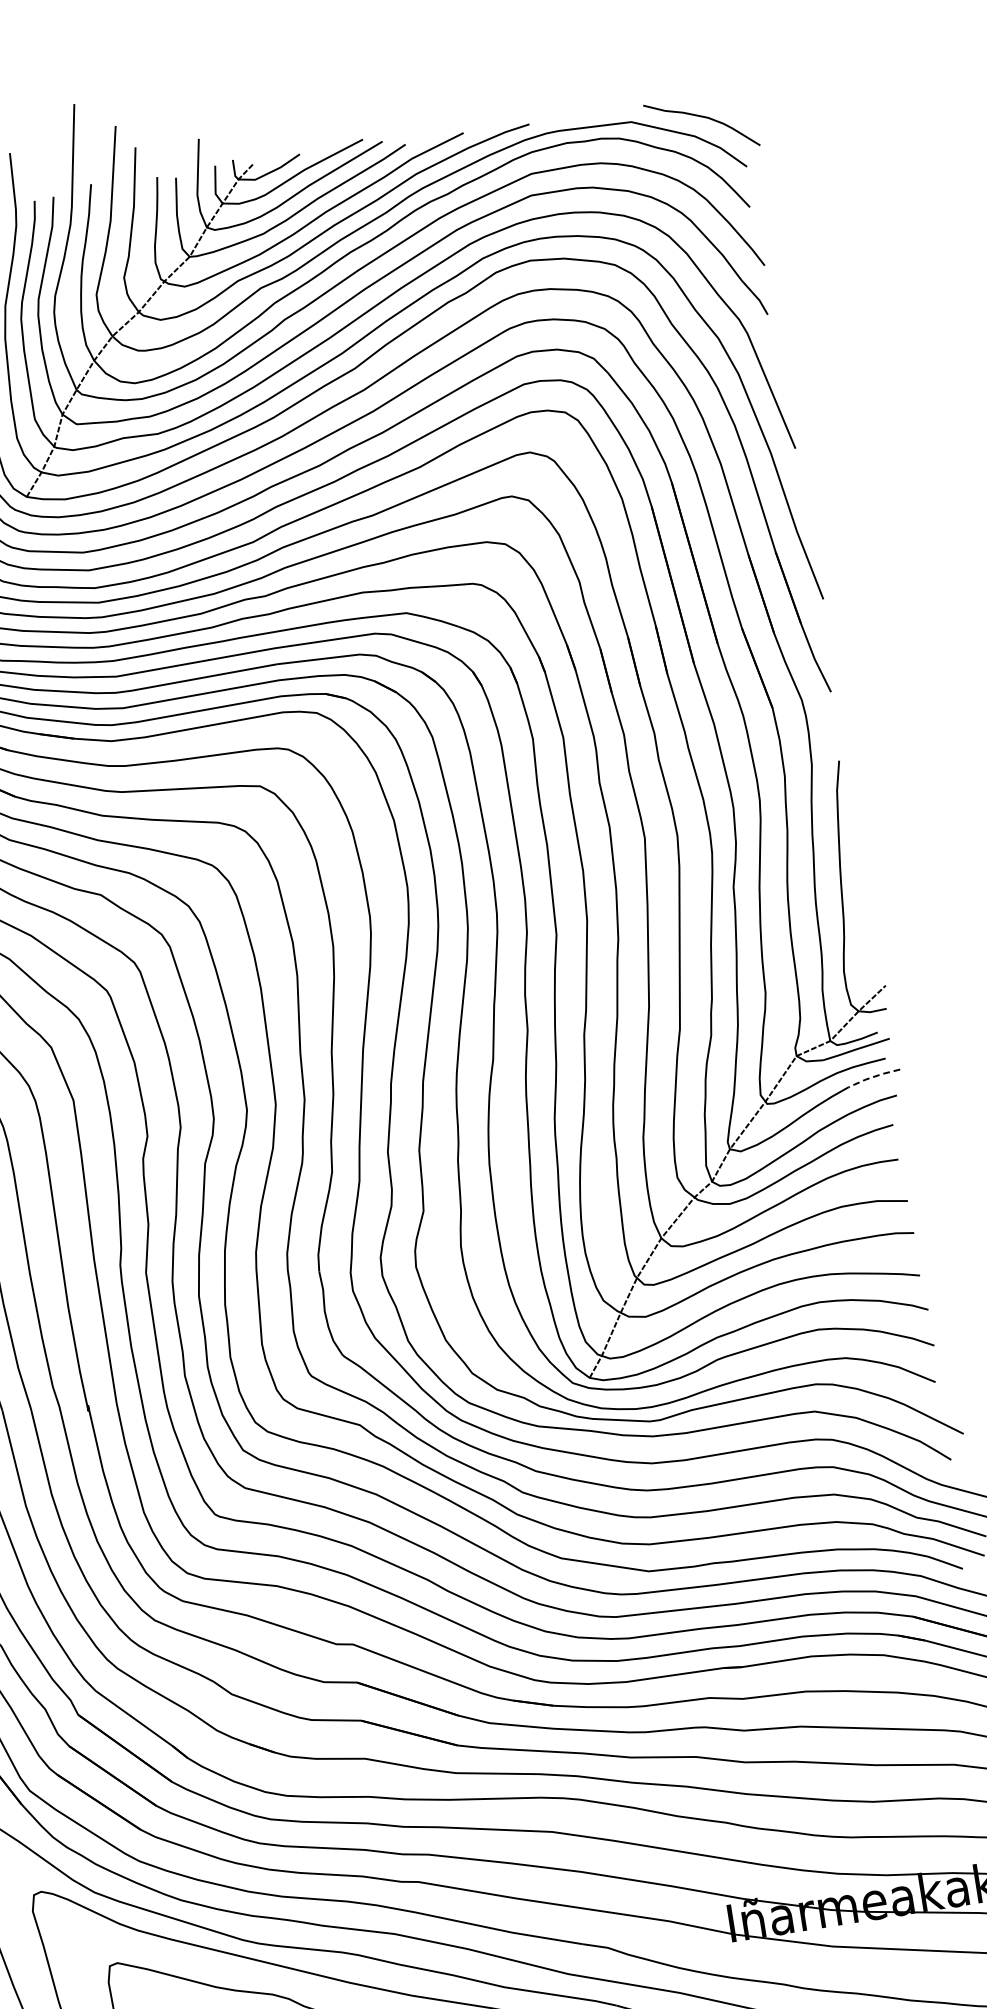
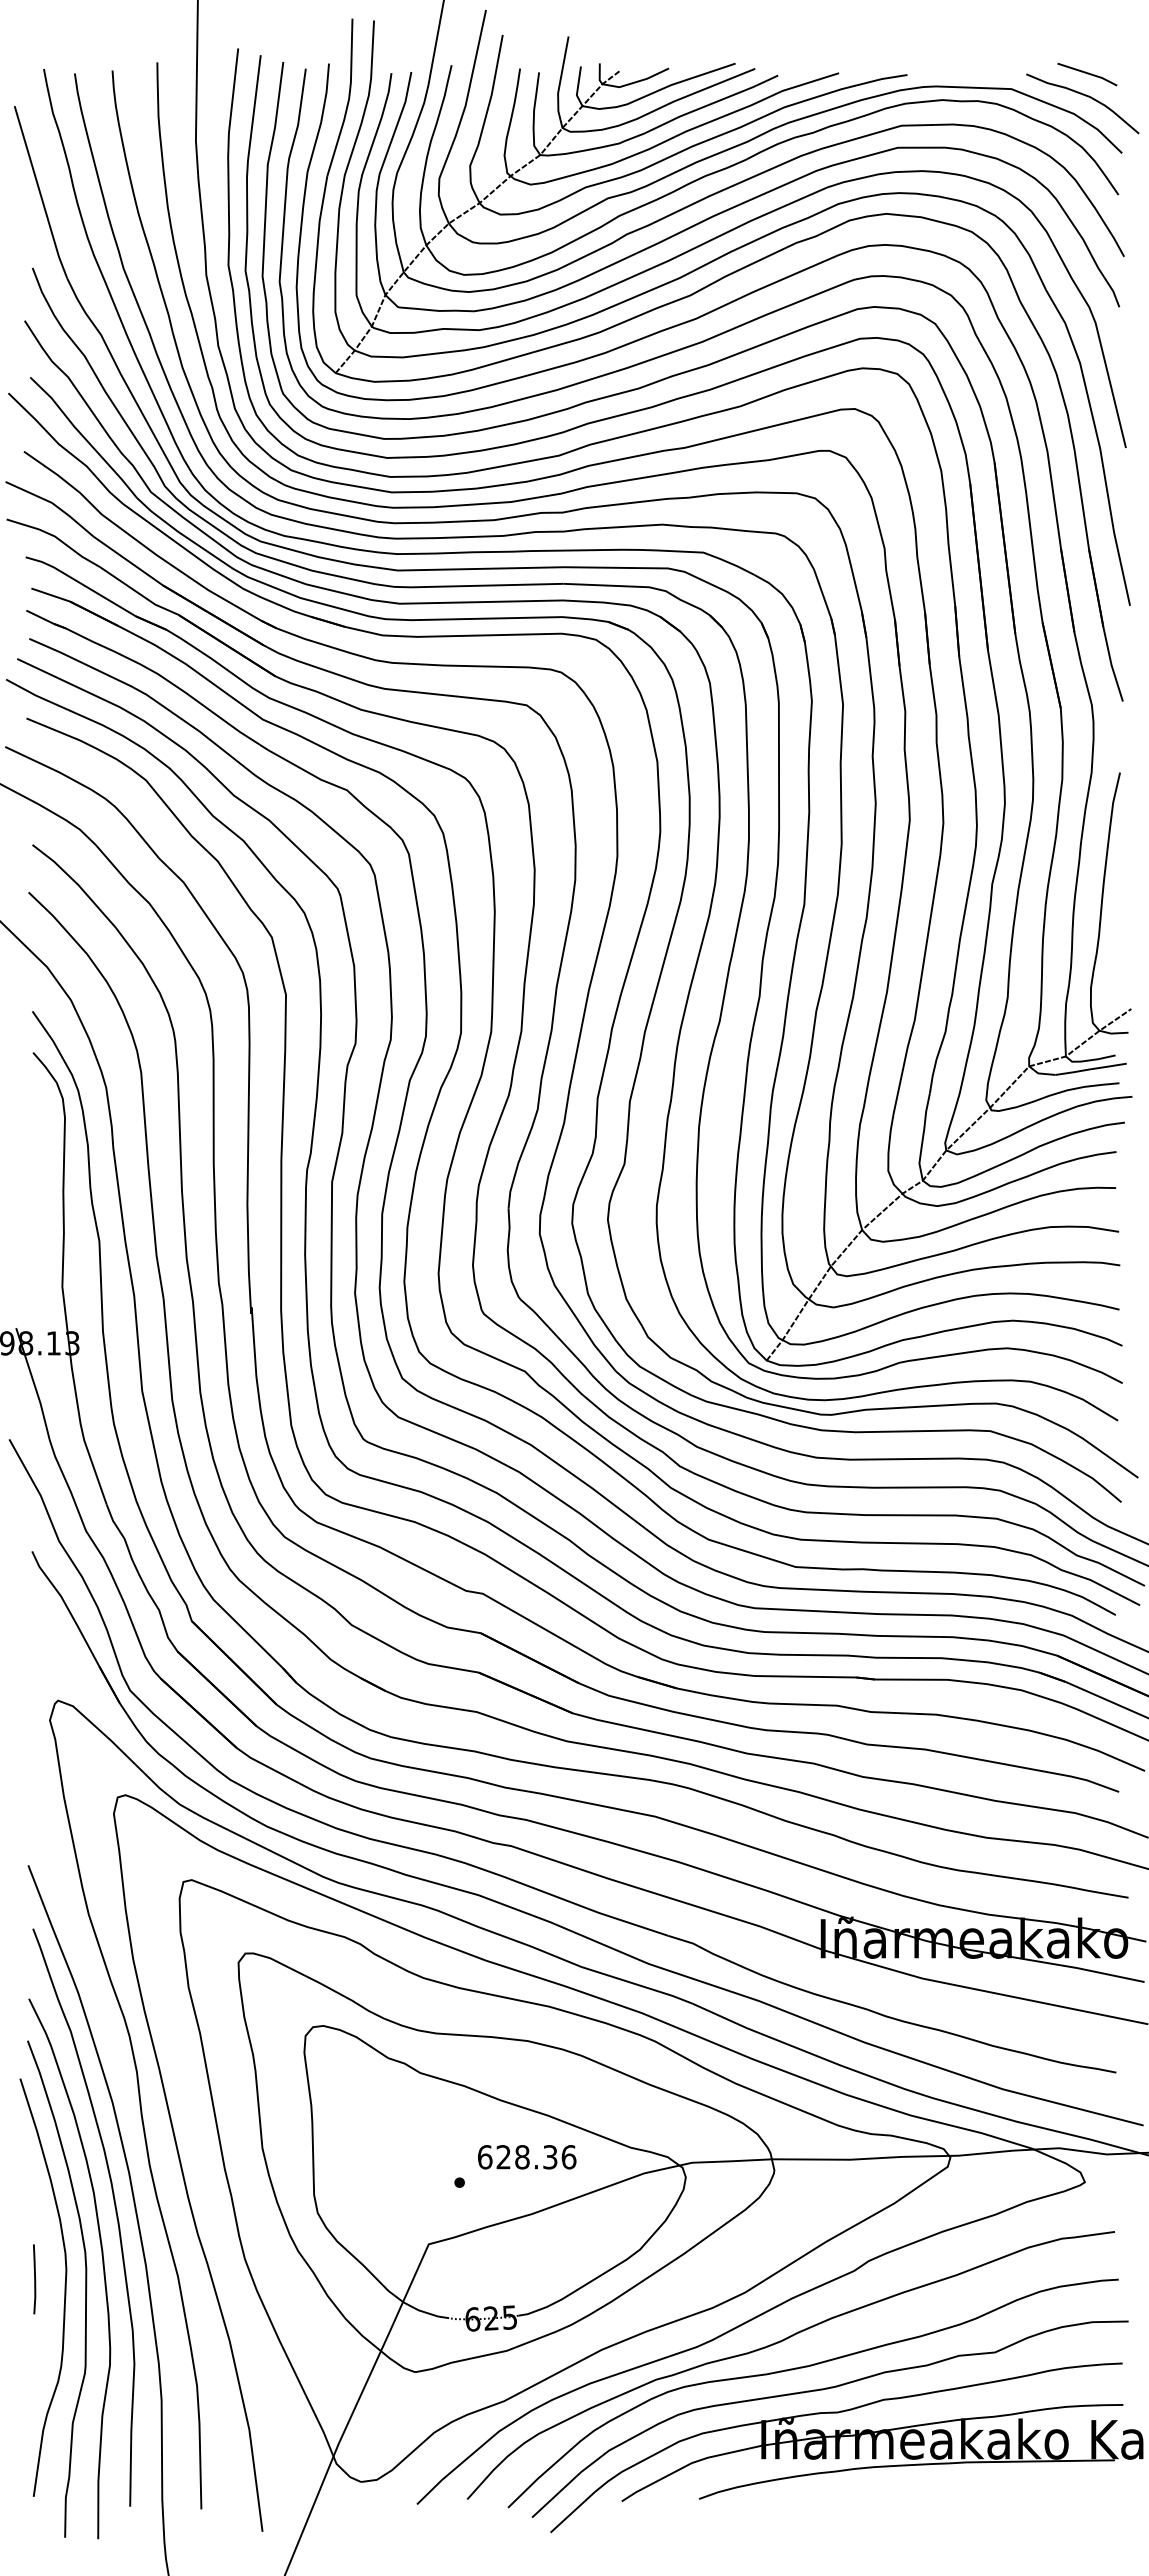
line: (701, 96) -> (1087, 74), added
line: (873, 1077) -> (1104, 1100), dashed -> solid

